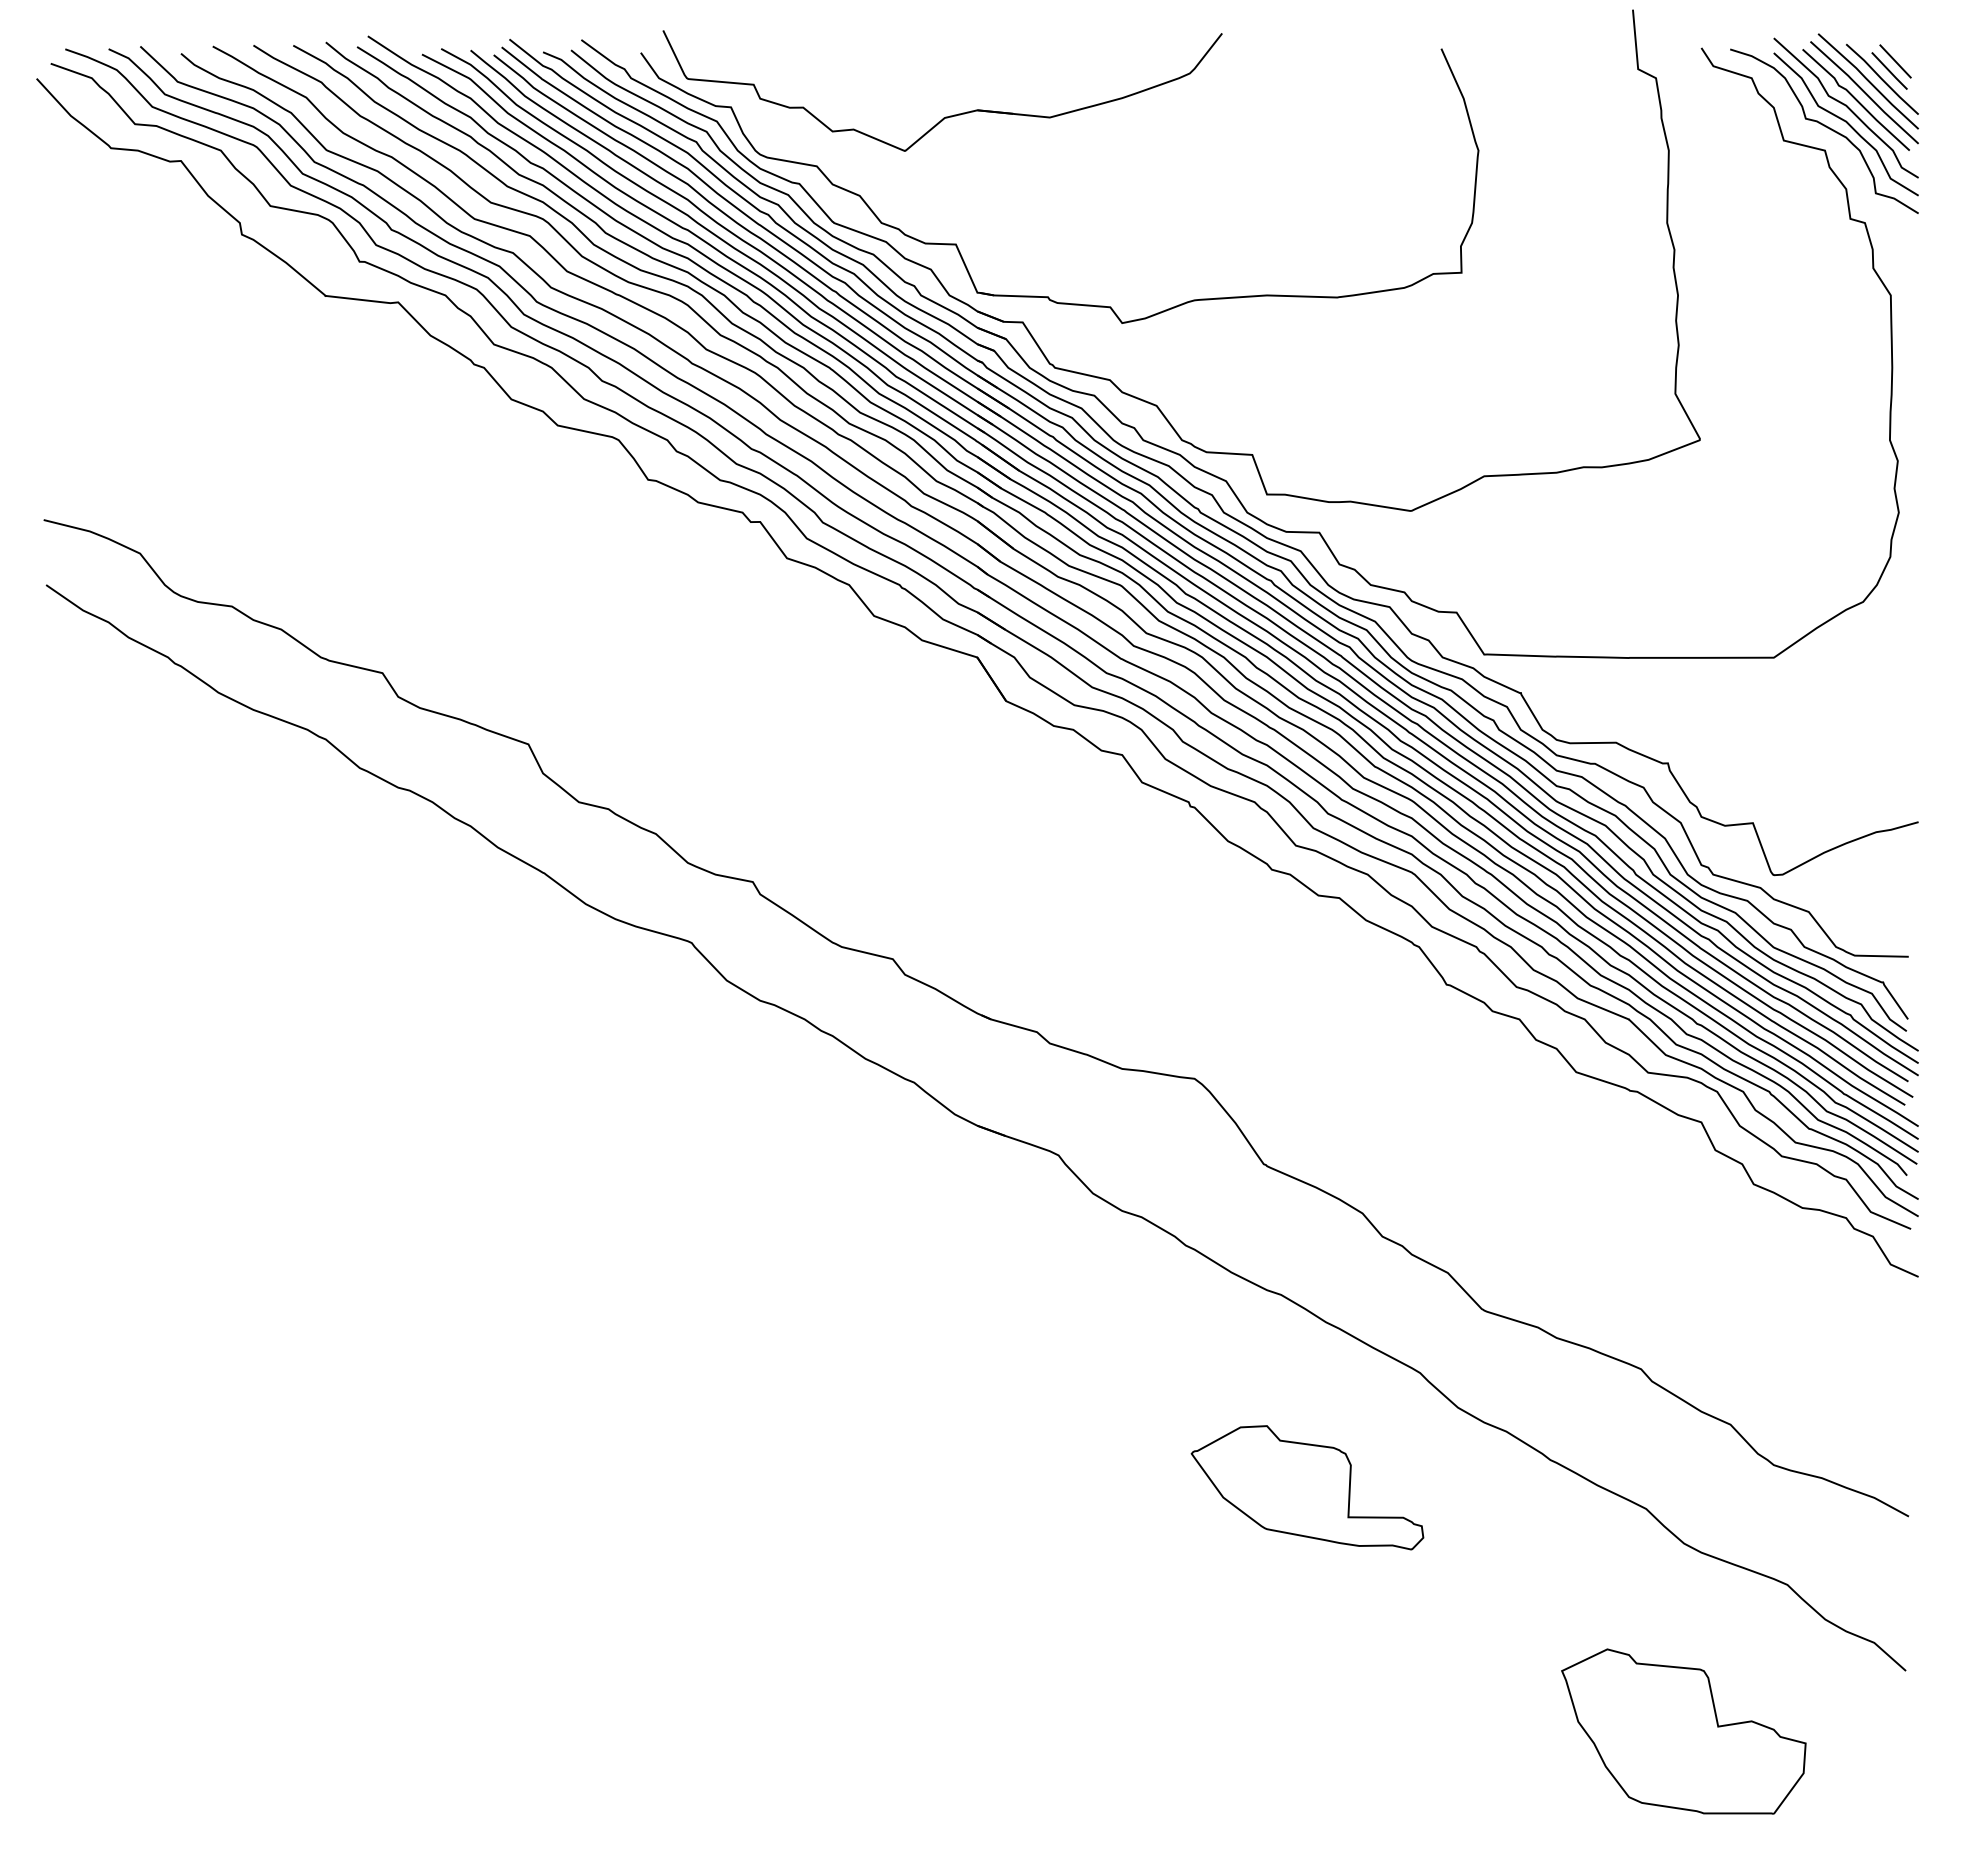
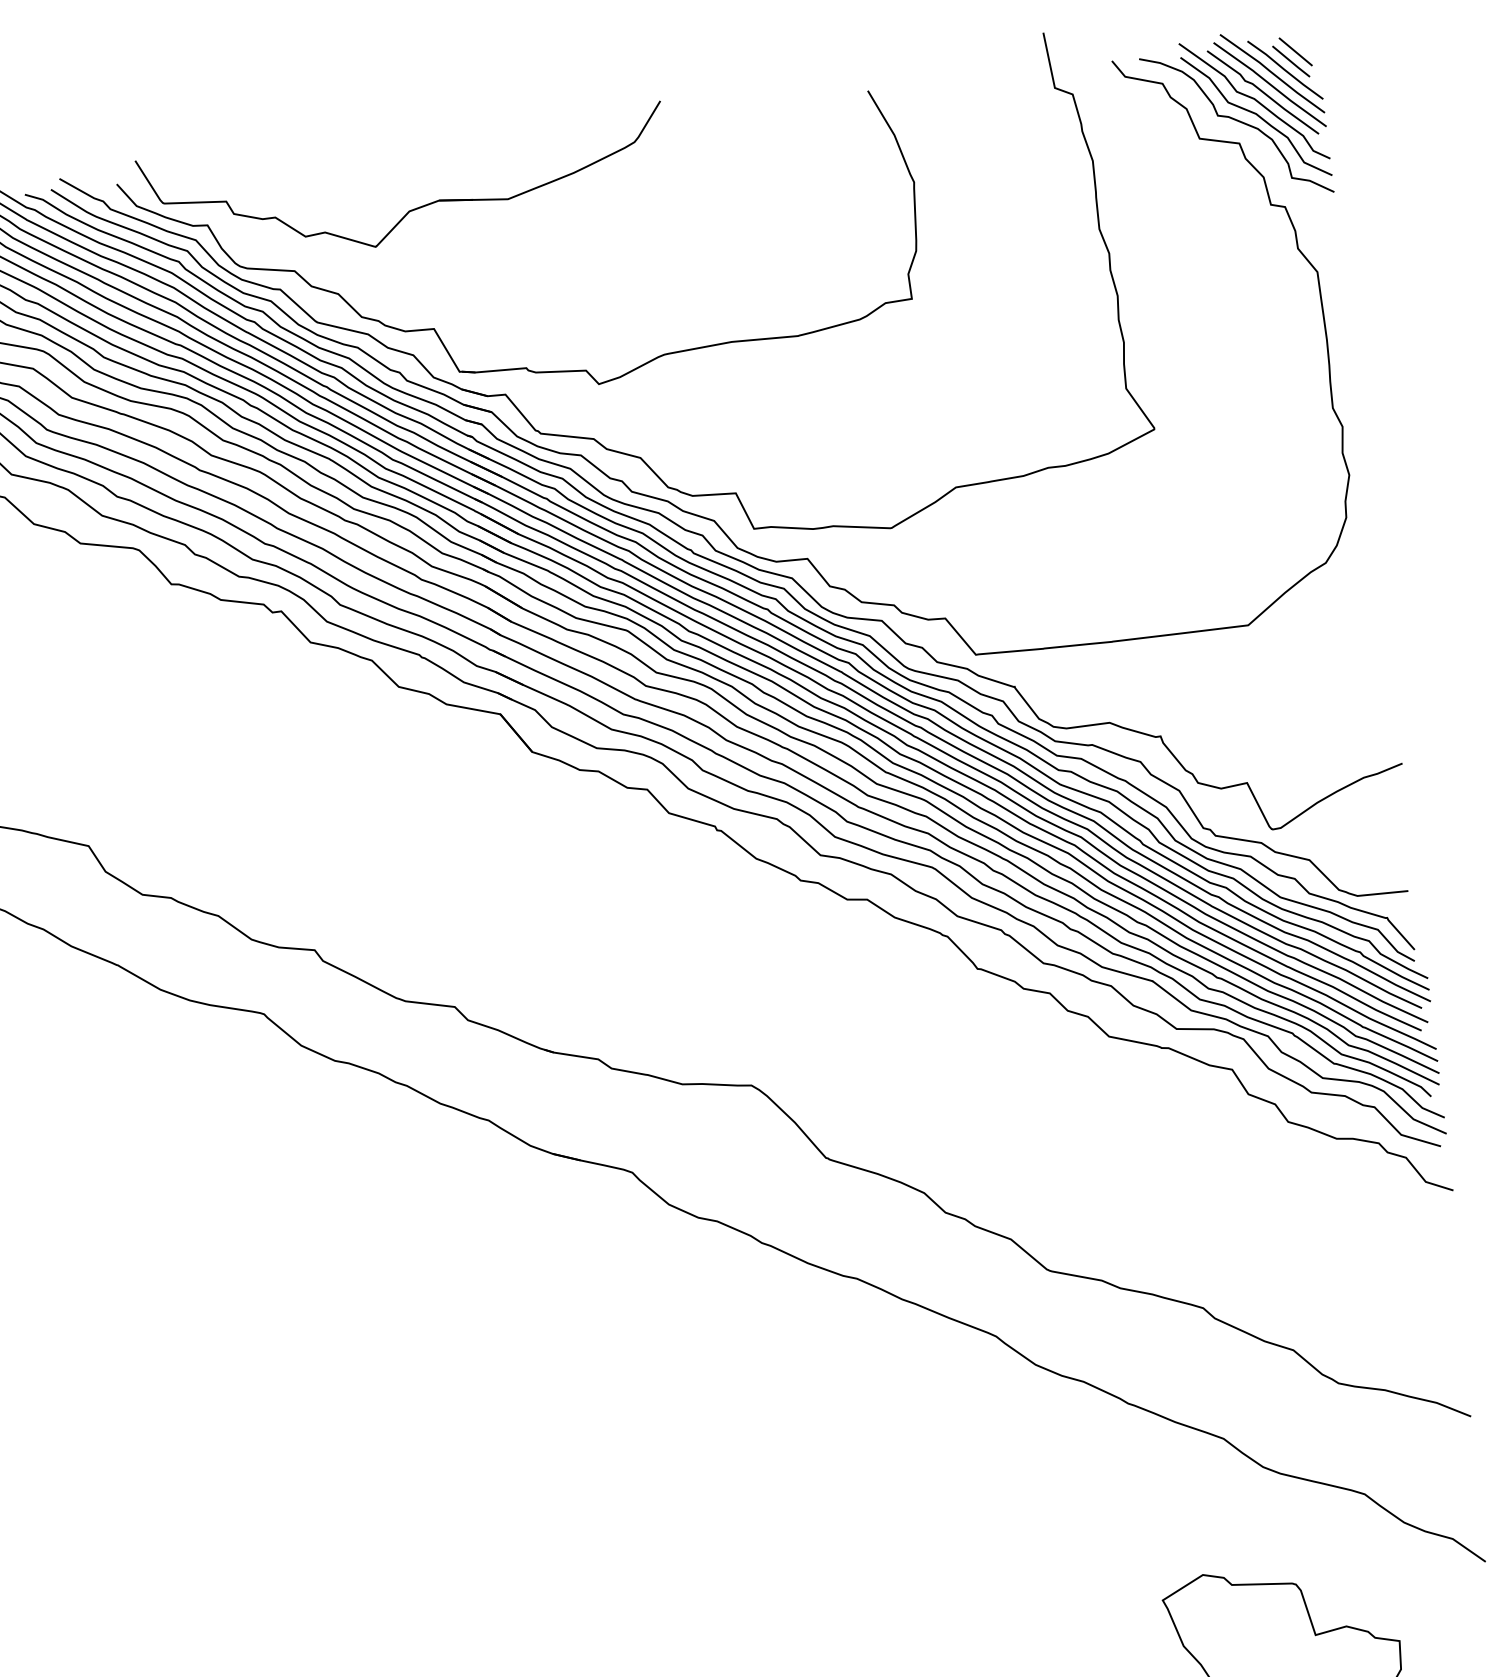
part: (1307, 1487) -> (903, 1456), removed

